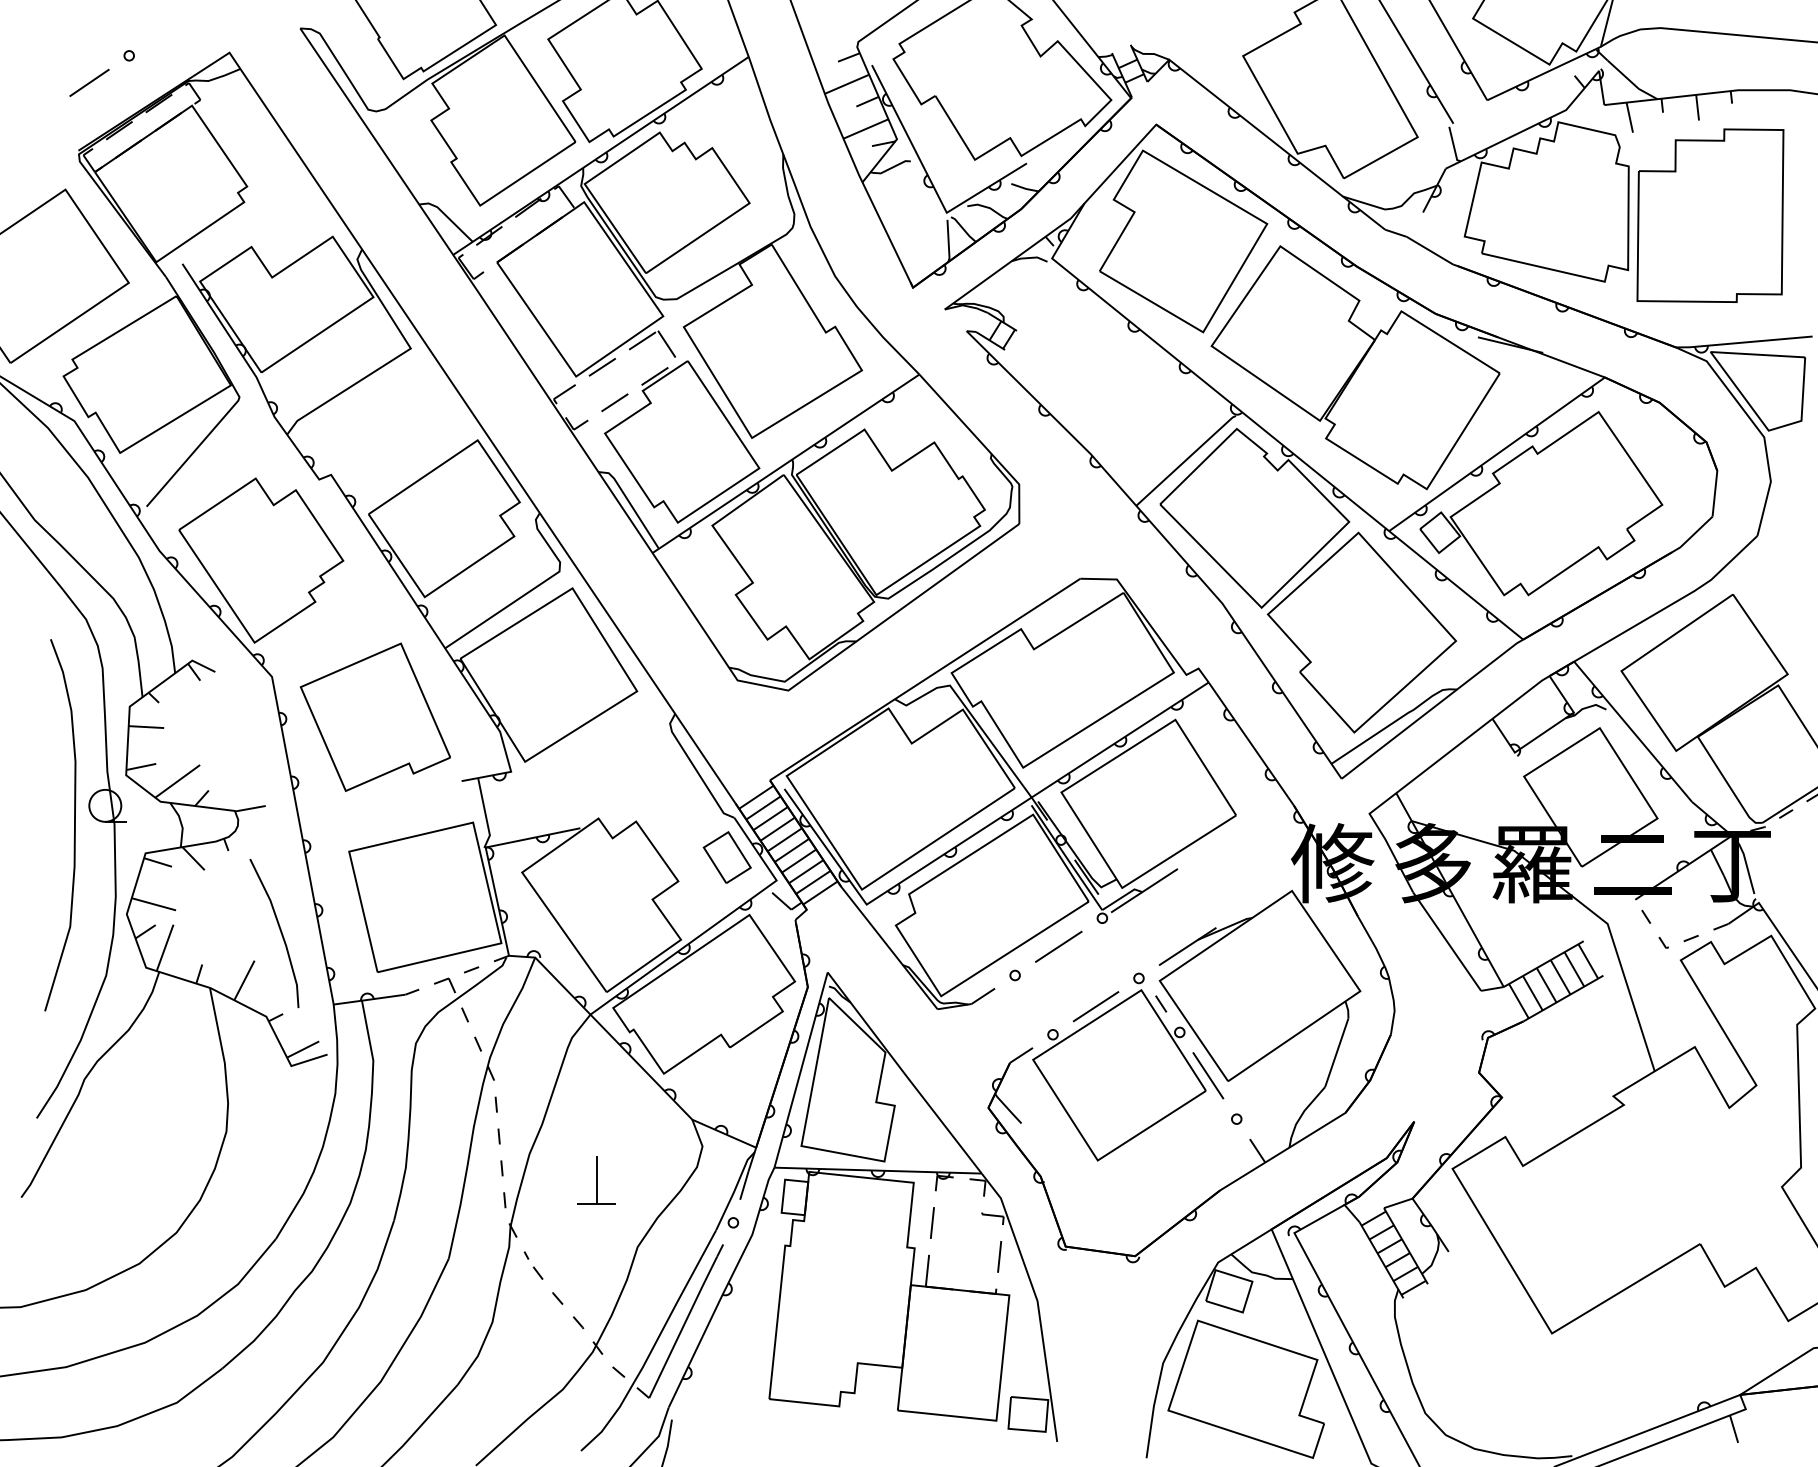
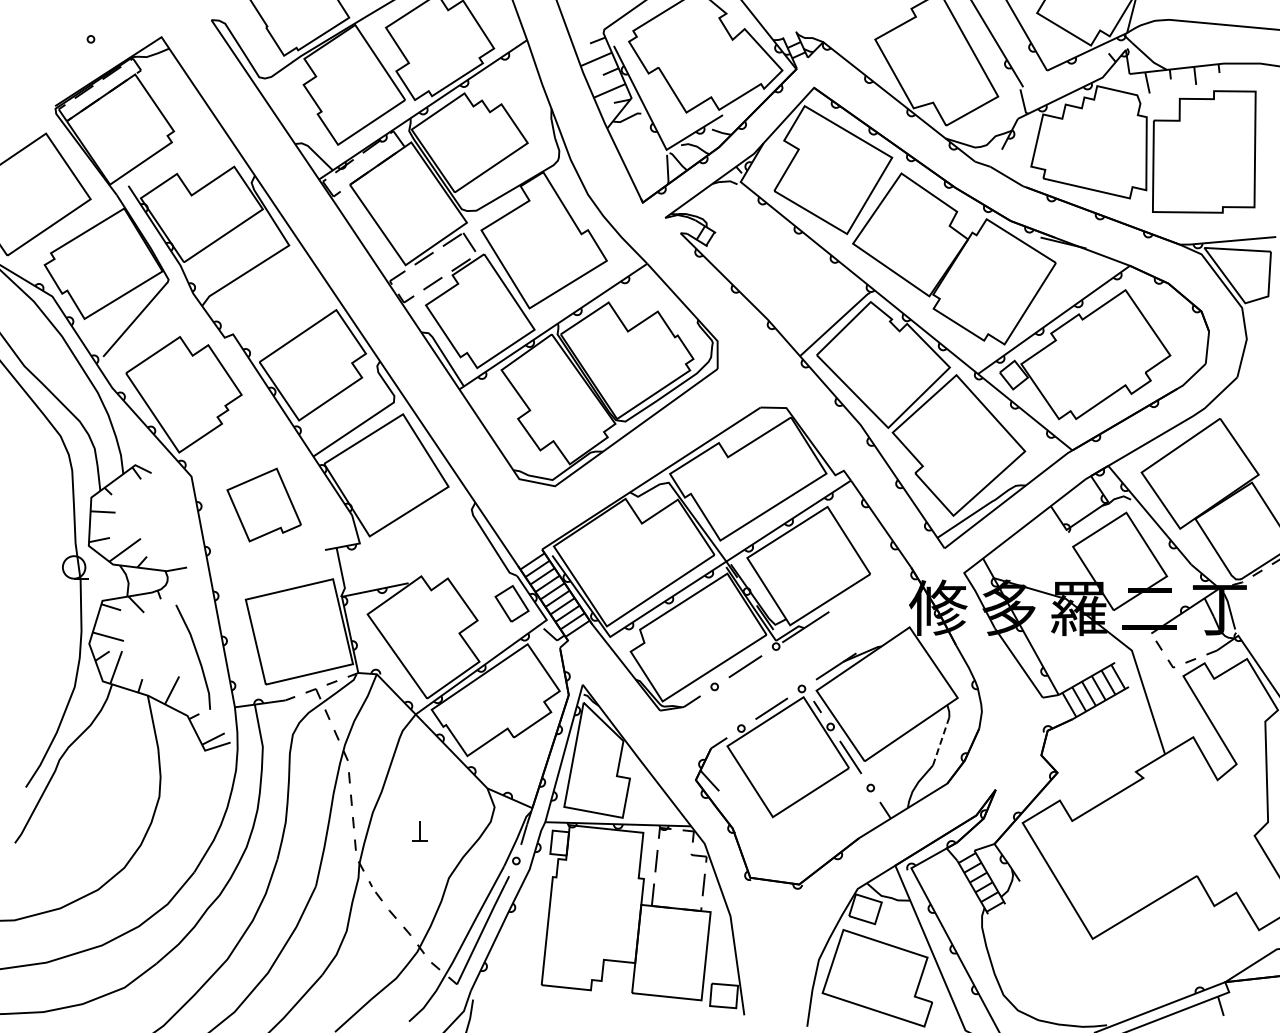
line: (88, 83) -> (62, 58), removed
part: (374, 716) -> (263, 504), size x0.7
curve: (73, 825) -> (51, 581), removed
line: (1337, 1051) -> (941, 740), solid -> dashed
part: (597, 1180) -> (420, 831), size x0.6

